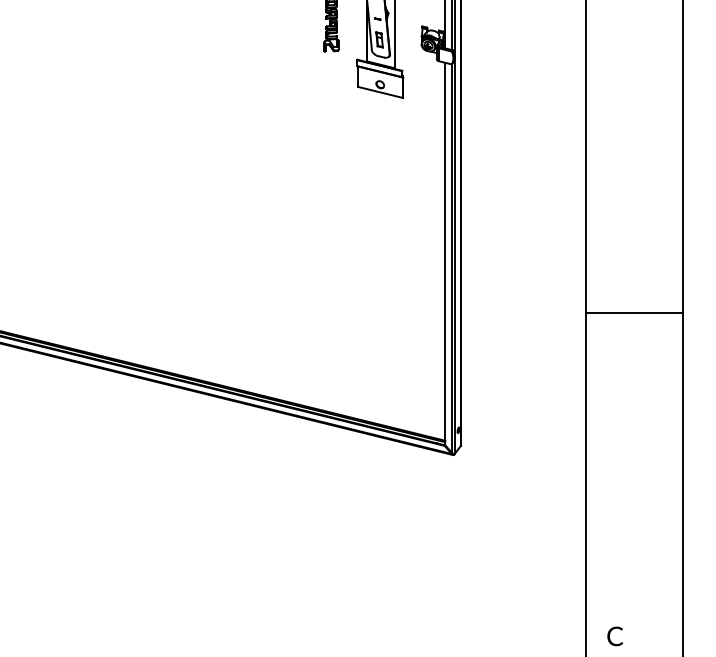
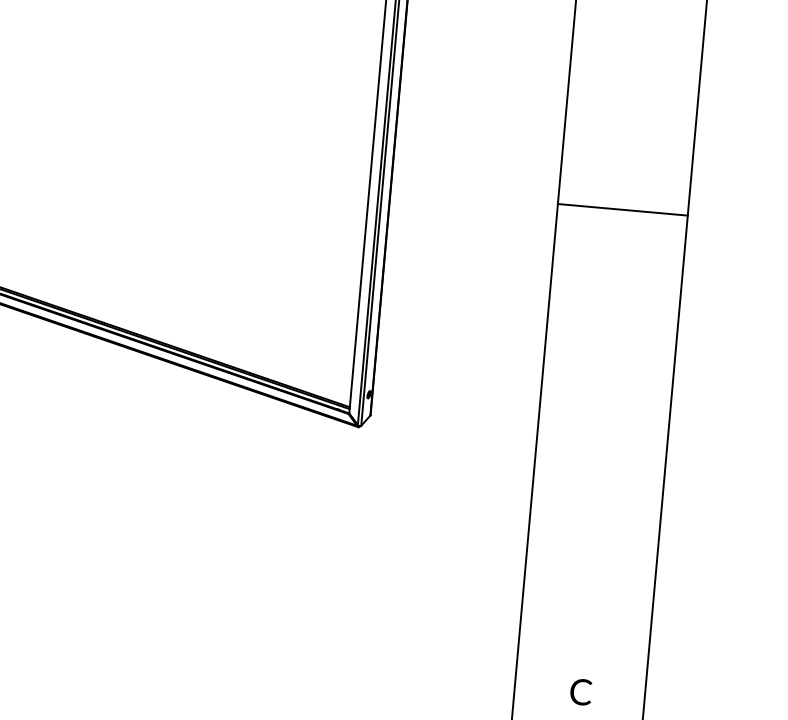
line: (633, 312) -> (621, 209), moved
text: (615, 636) -> (581, 692), moved

